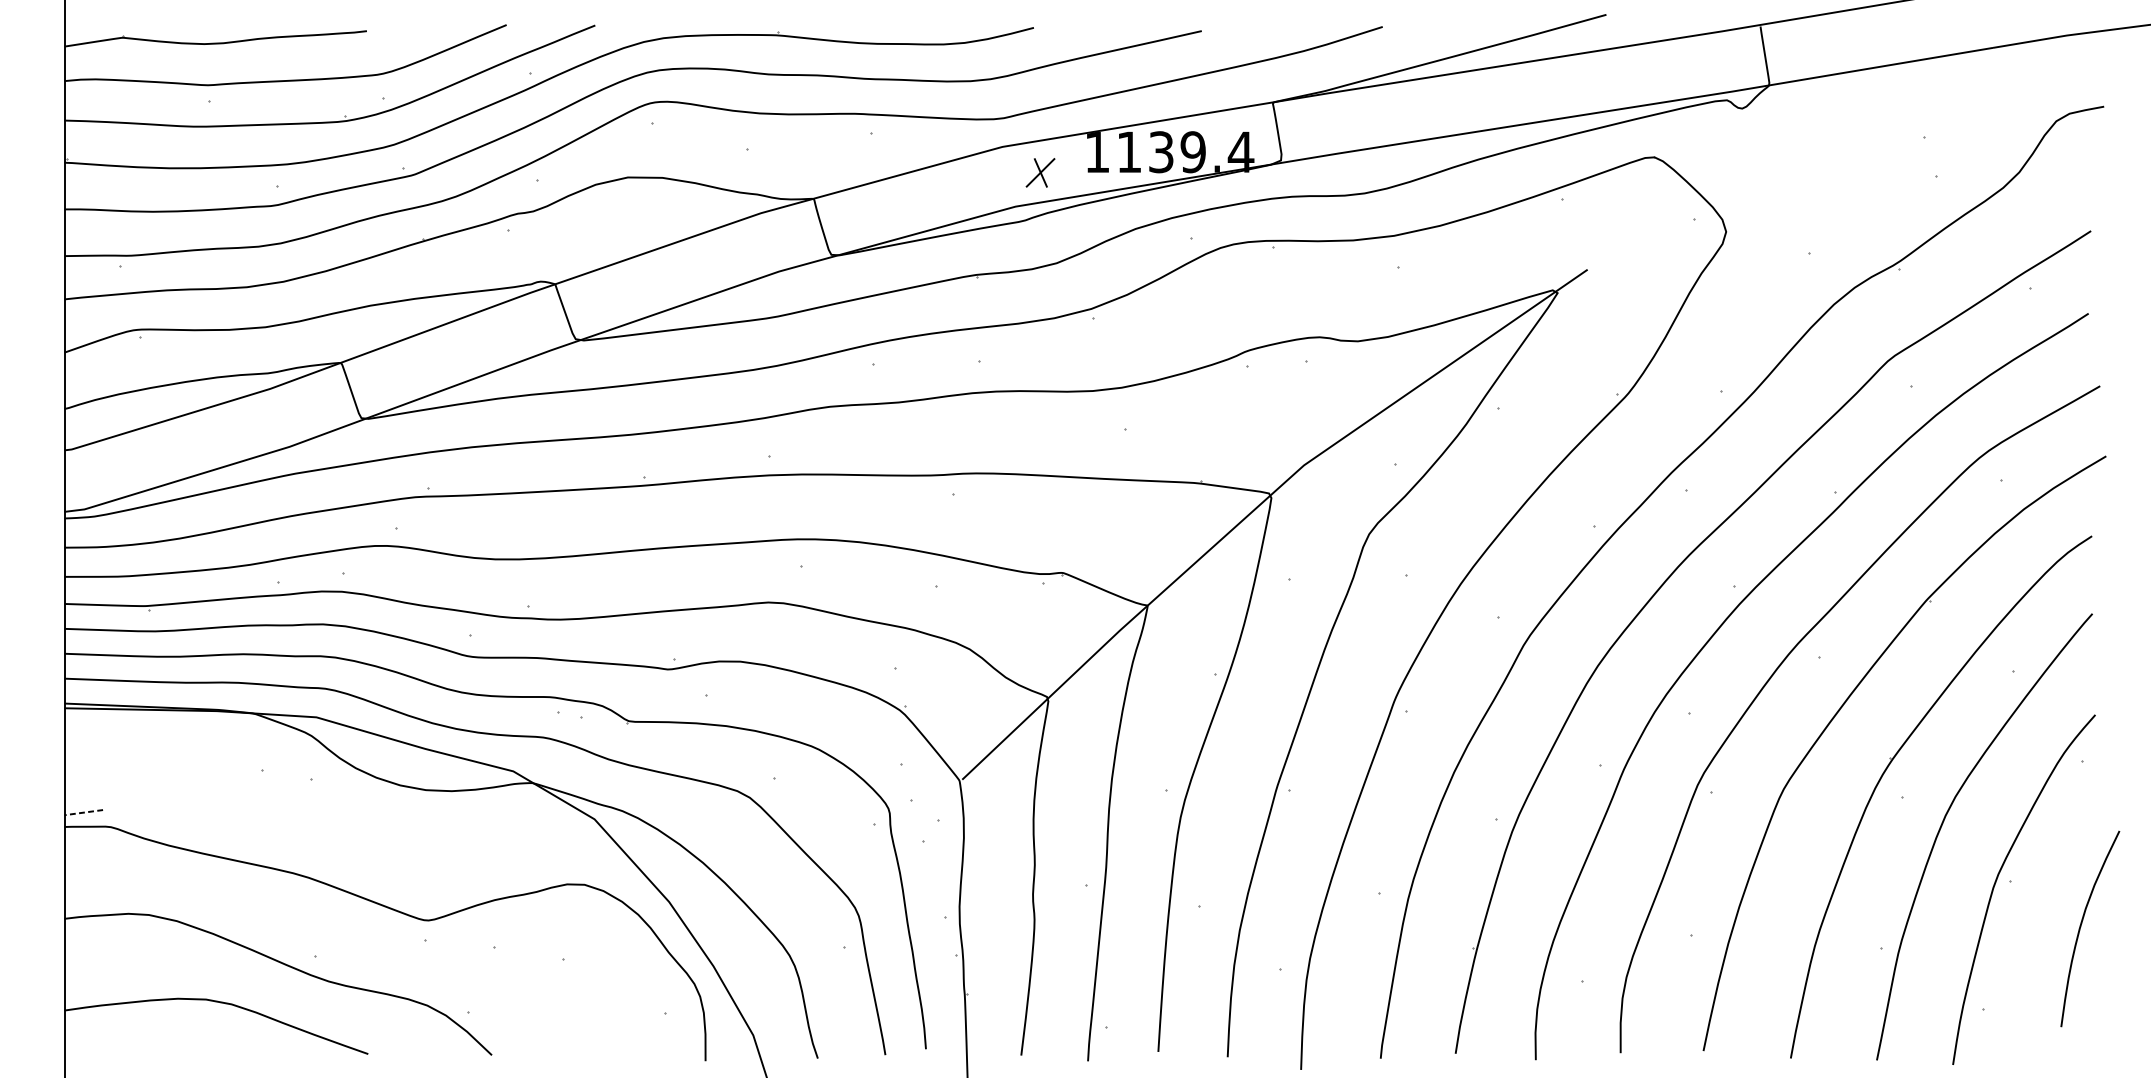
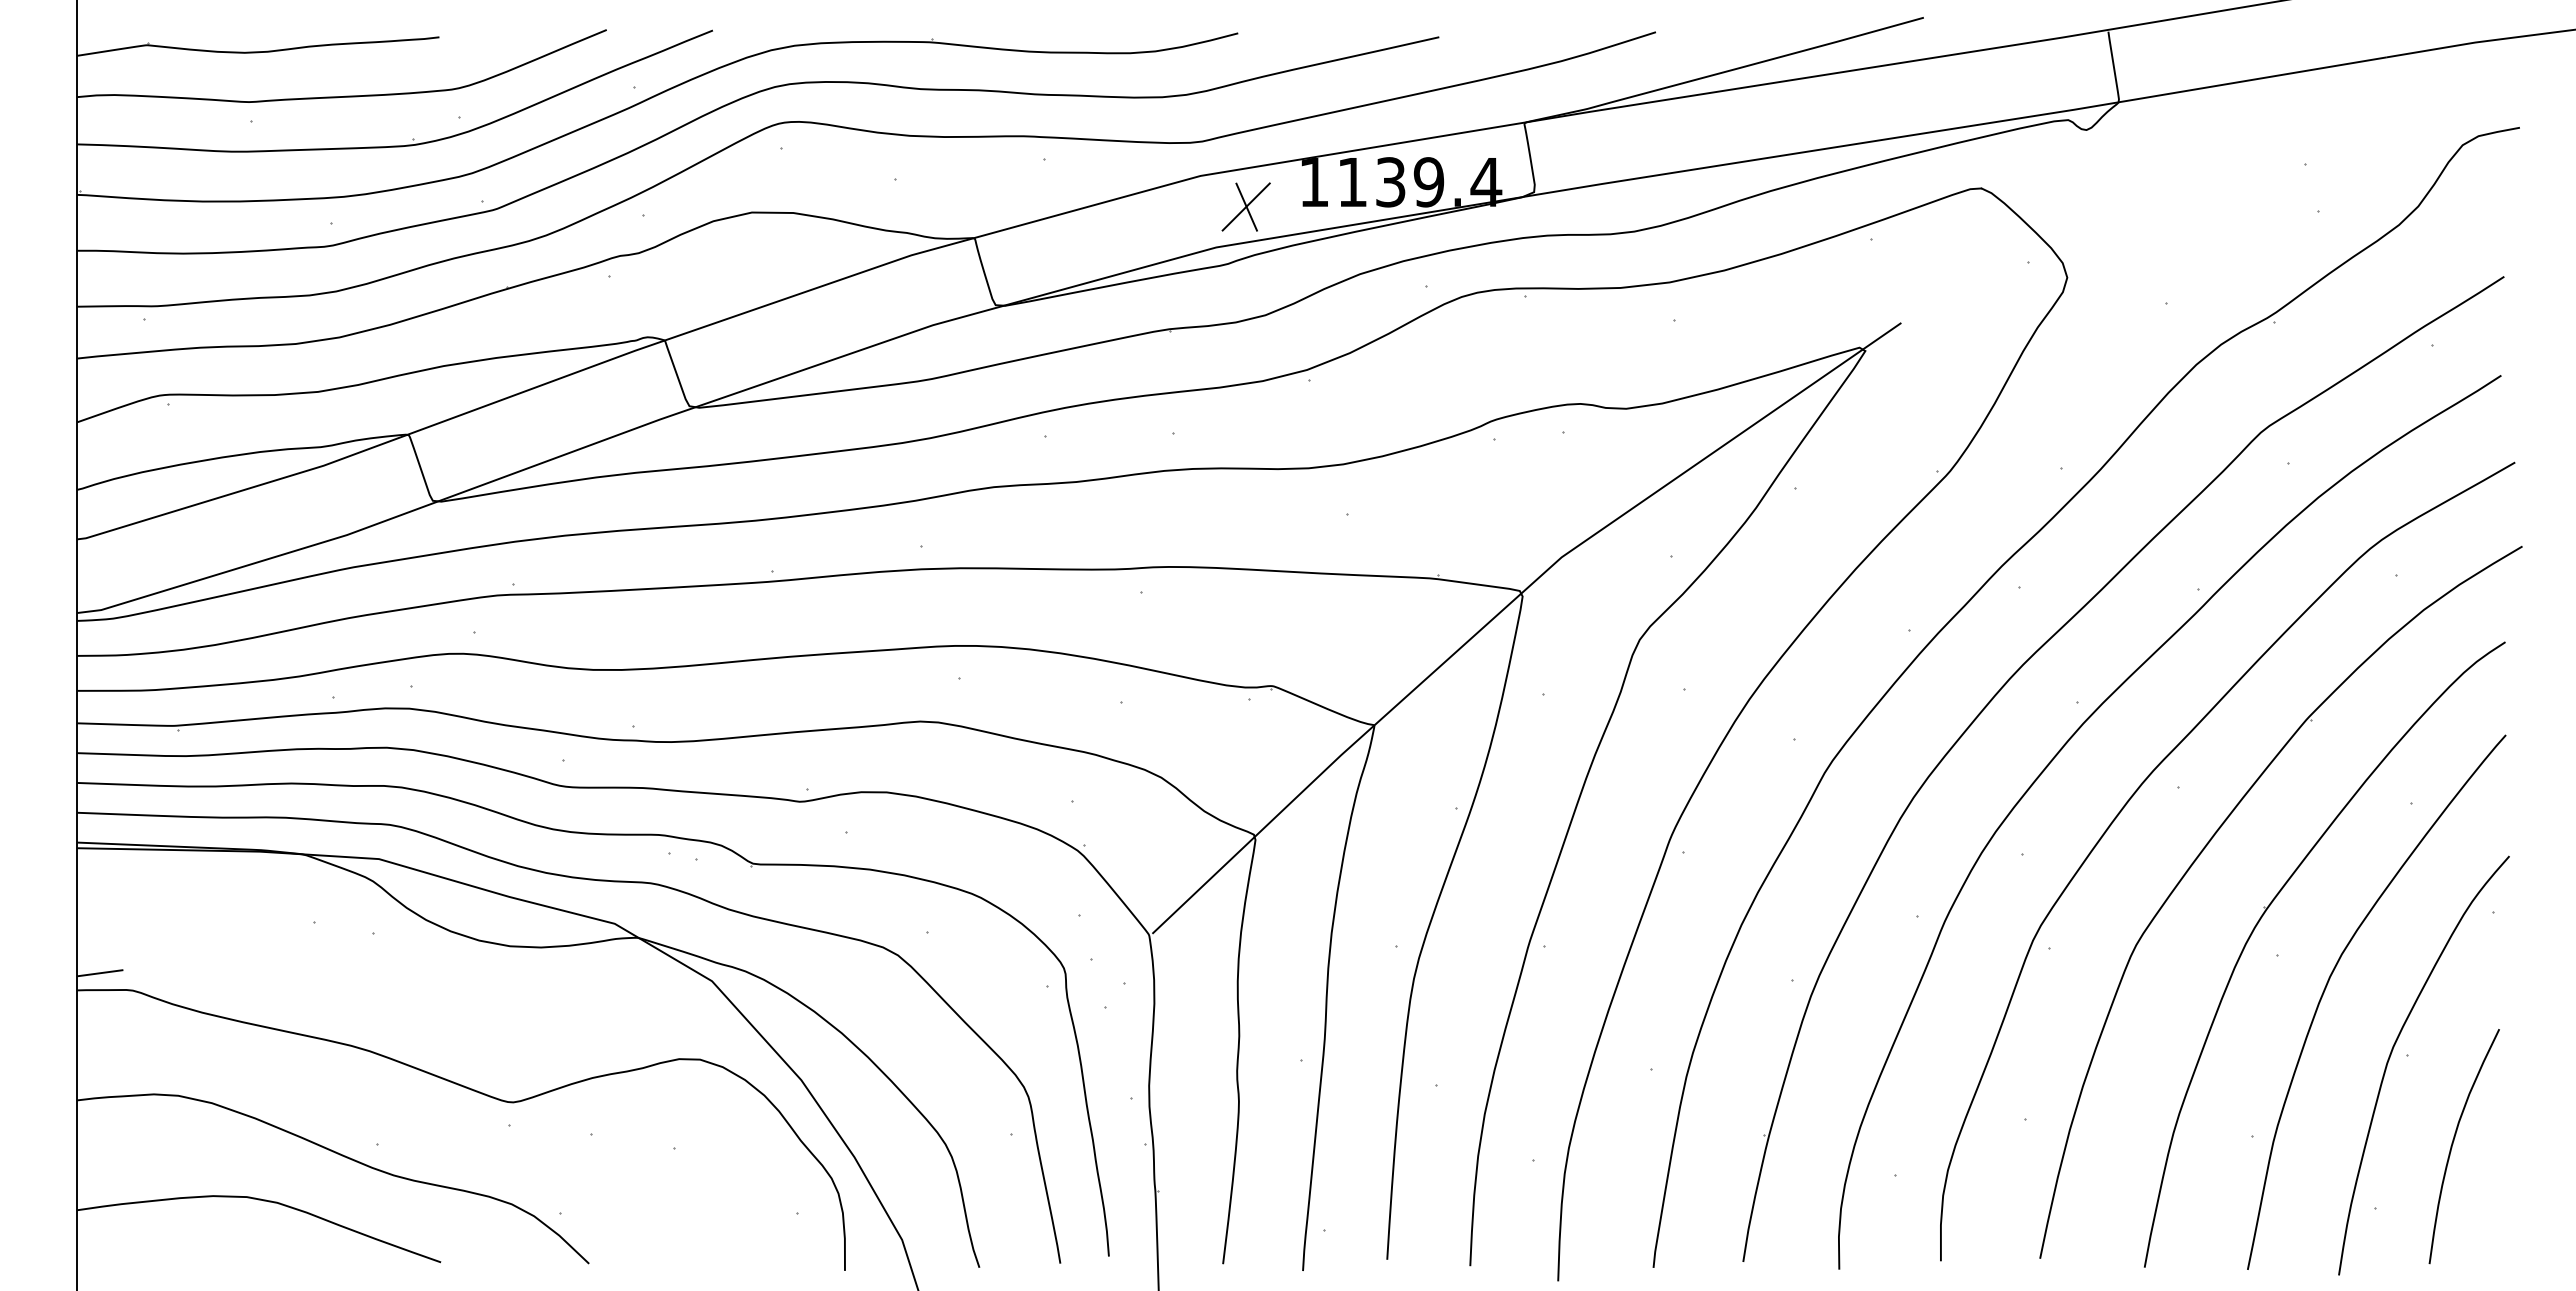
part: (1040, 172) -> (1245, 206), size x1.43
line: (83, 812) -> (99, 973), dashed -> solid
curve: (2081, 927) -> (2453, 1144), moved

